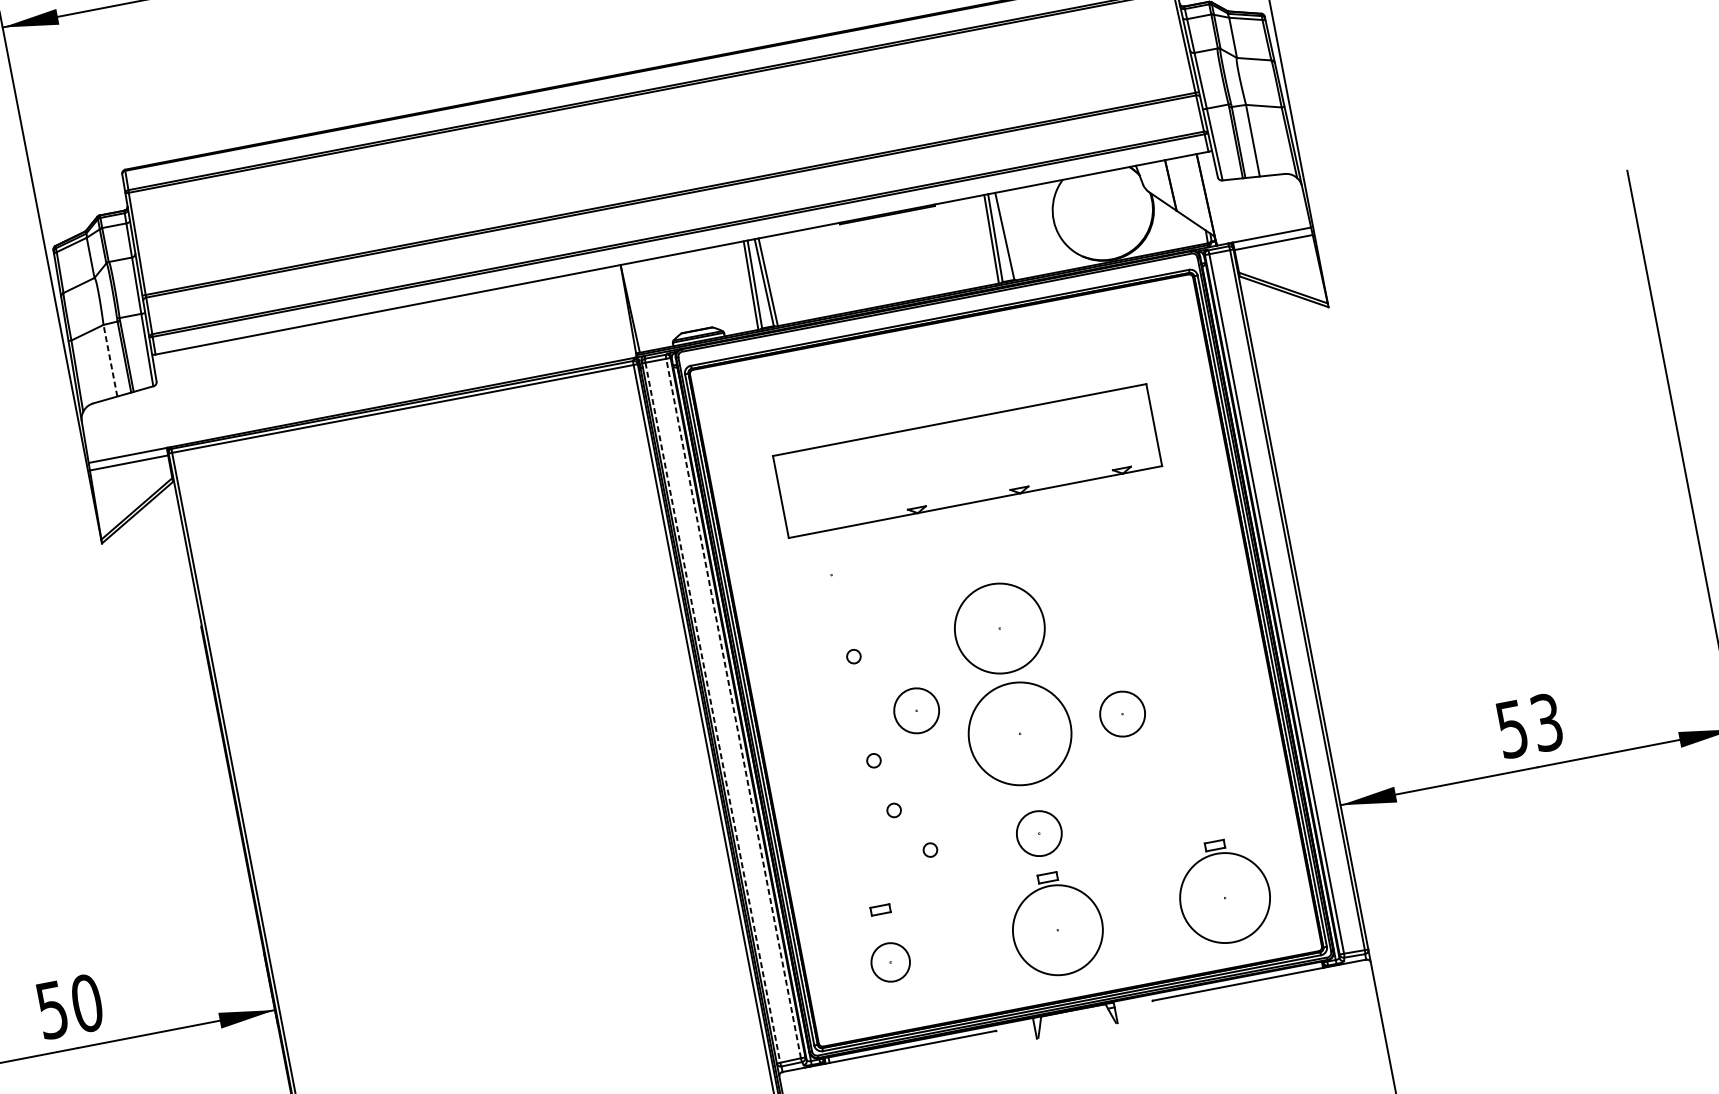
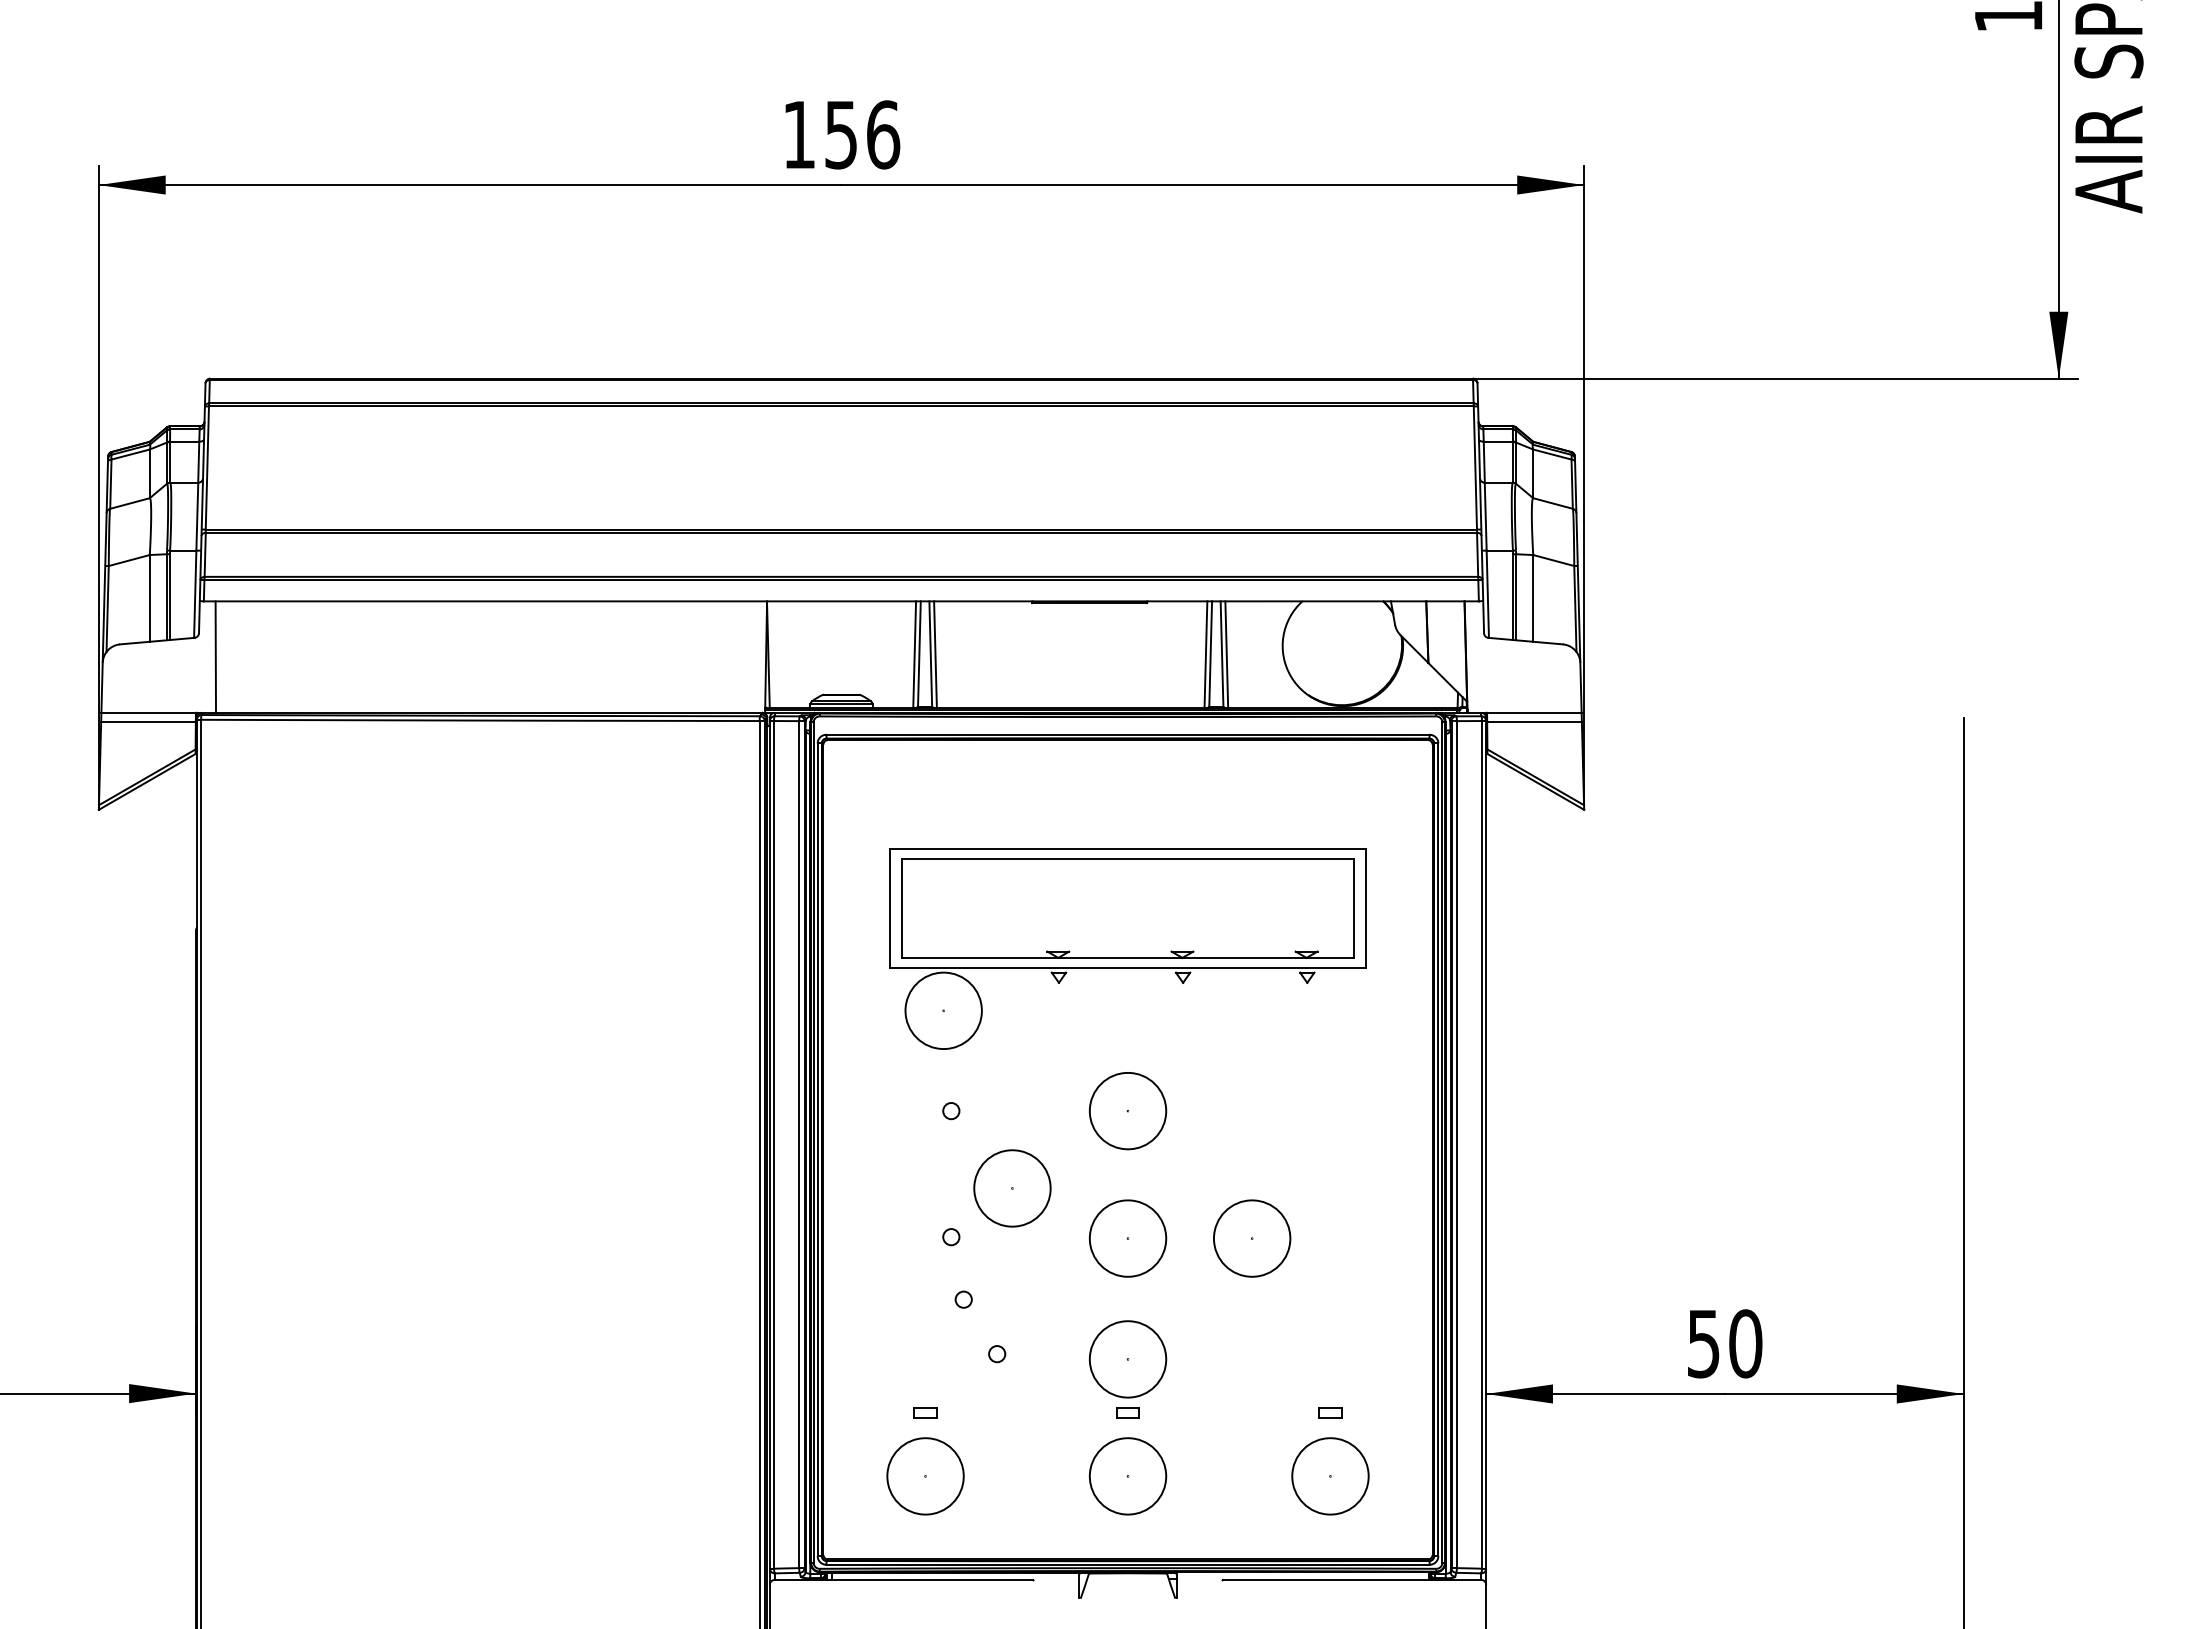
line: (1008, 235) -> (1226, 654), added
line: (110, 360) -> (149, 597), dashed -> solid
line: (173, 398) -> (215, 656), added
part: (973, 494) -> (1127, 948), added
circle: (999, 628) -> (1127, 1110), size x0.71
line: (733, 708) -> (799, 1144), dashed -> solid
circle: (916, 710) -> (1012, 1188), size x1.43
line: (713, 712) -> (774, 1144), dashed -> solid
circle: (1122, 714) -> (1251, 1238), size x1.43
text: (1546, 722) -> (1745, 1343), 53 -> 50
circle: (1019, 733) -> (1127, 1238), size x0.62
circle: (1038, 833) -> (1127, 1359), size x1.43
circle: (1225, 898) -> (1330, 1476), size x0.71
circle: (1057, 930) -> (1127, 1476), size x0.71
circle: (890, 962) -> (925, 1476), size x1.67

